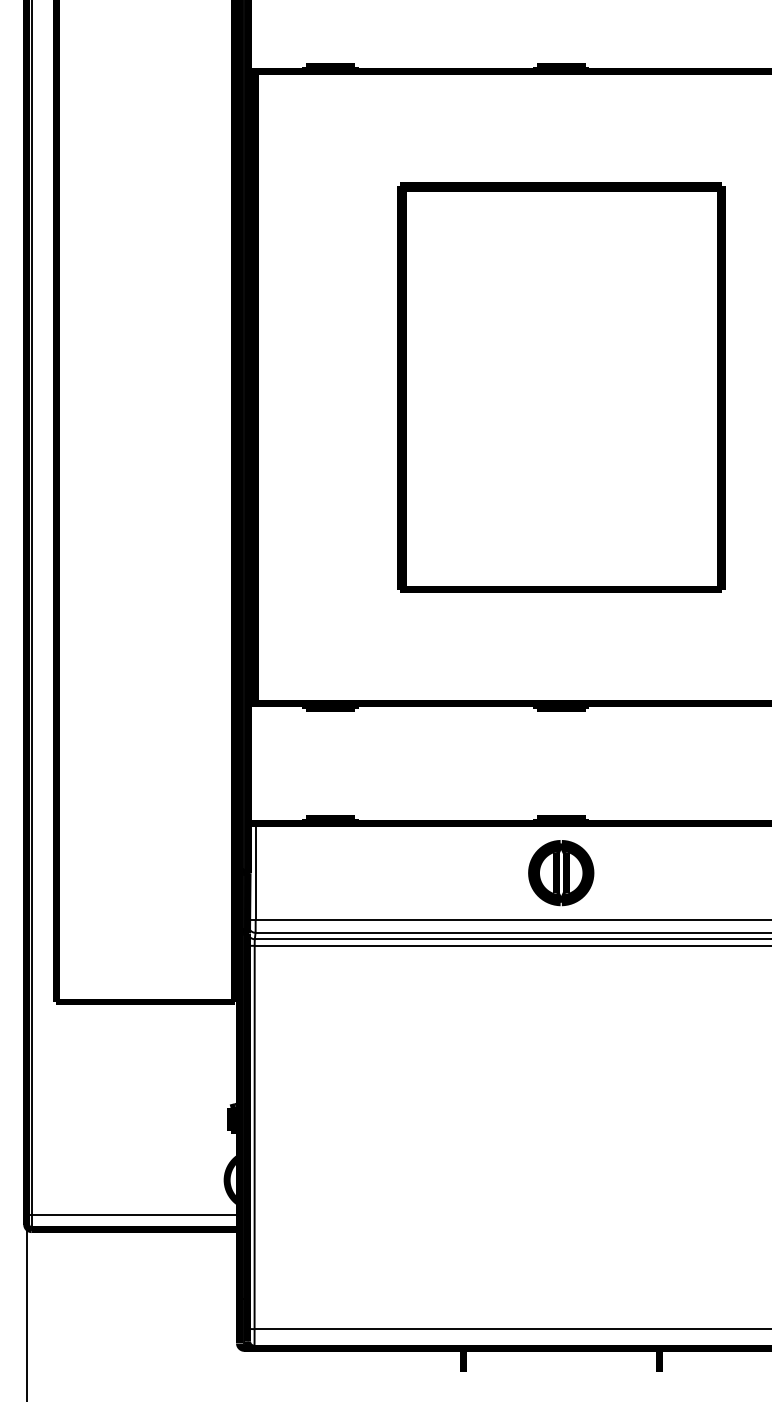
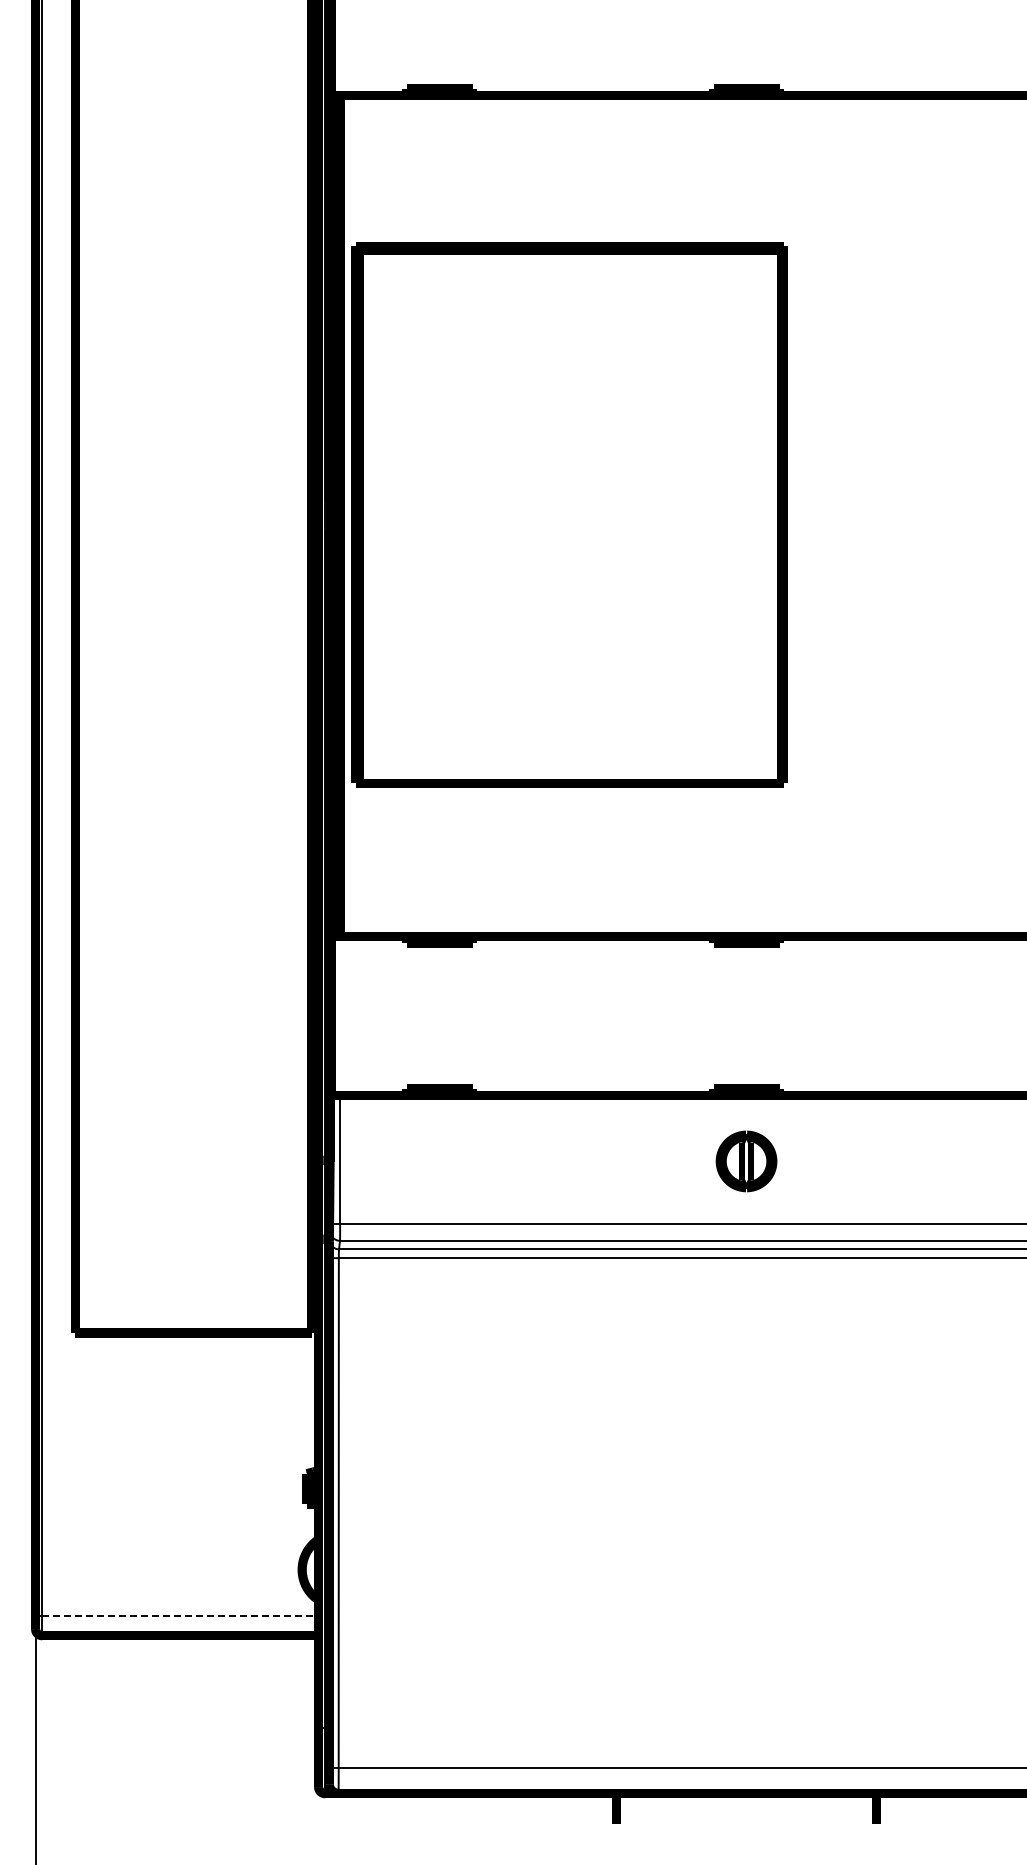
part: (561, 387) -> (569, 514), moved
part: (561, 873) -> (746, 1161), size x0.7
line: (135, 1214) -> (180, 1615), solid -> dashed

